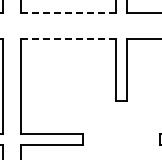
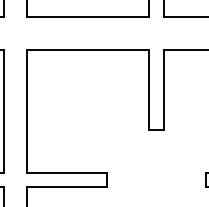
line: (68, 13) -> (88, 17), dashed -> solid
line: (67, 38) -> (87, 49), dashed -> solid

